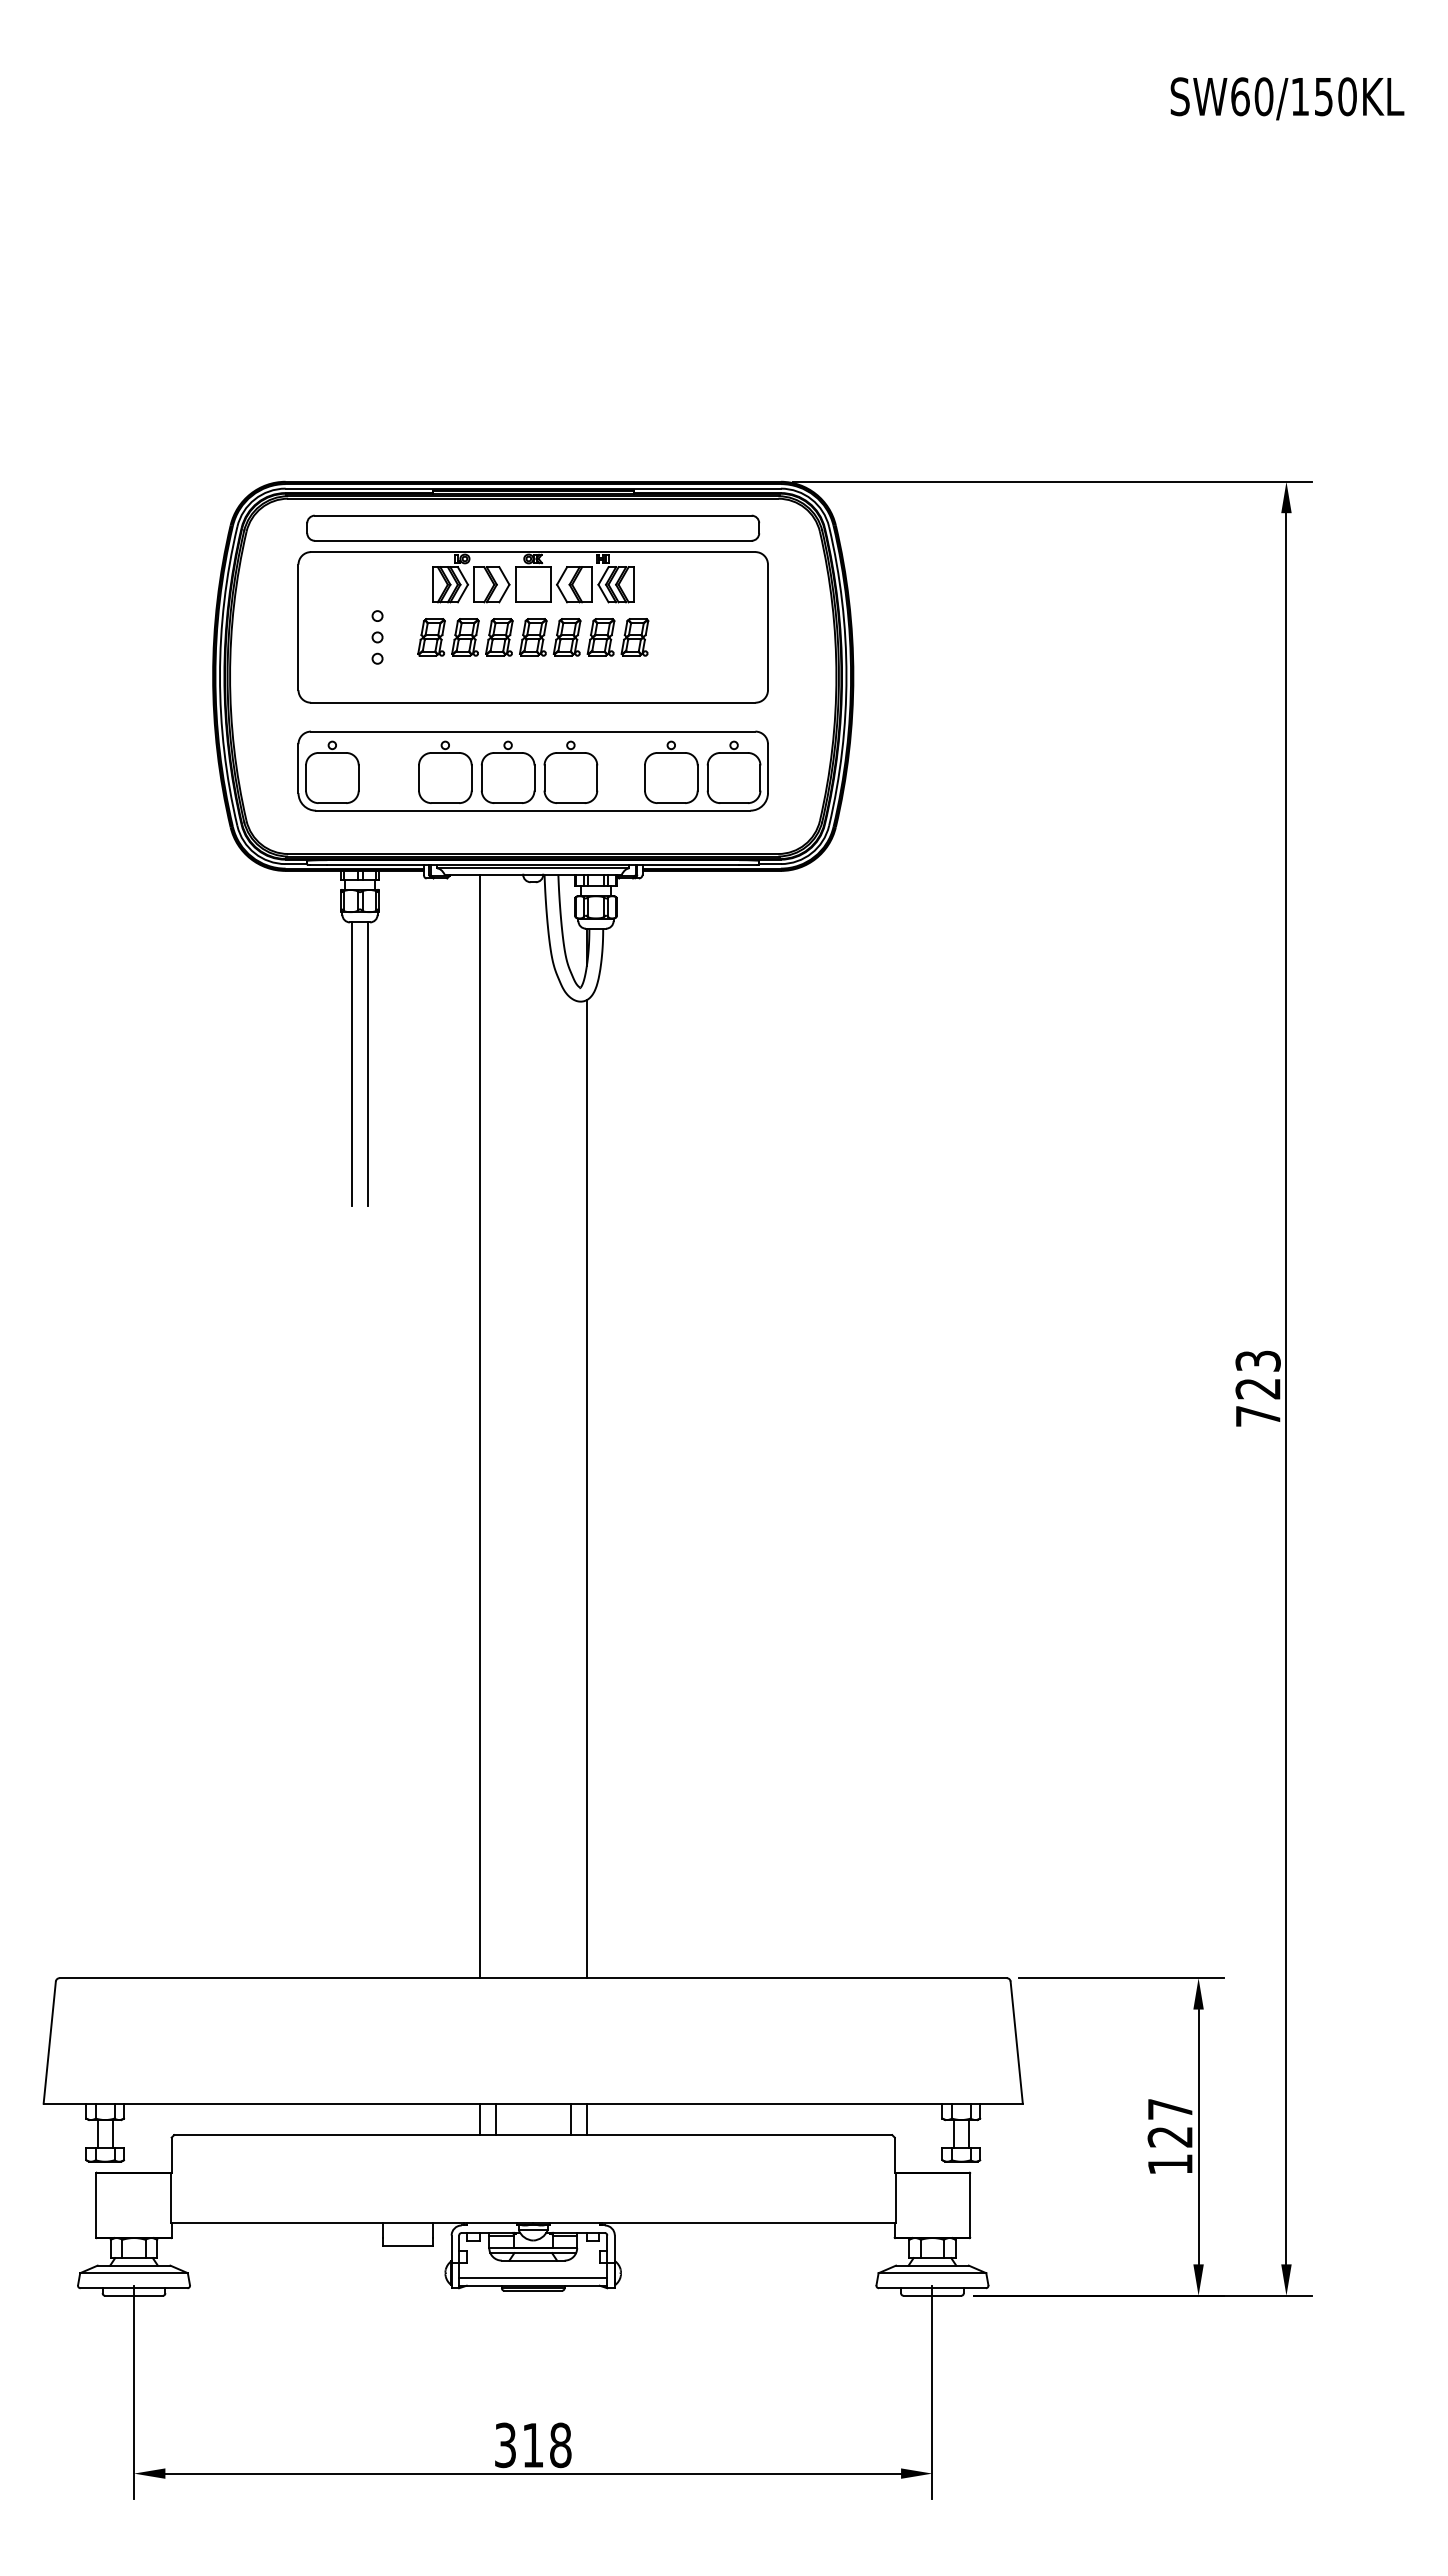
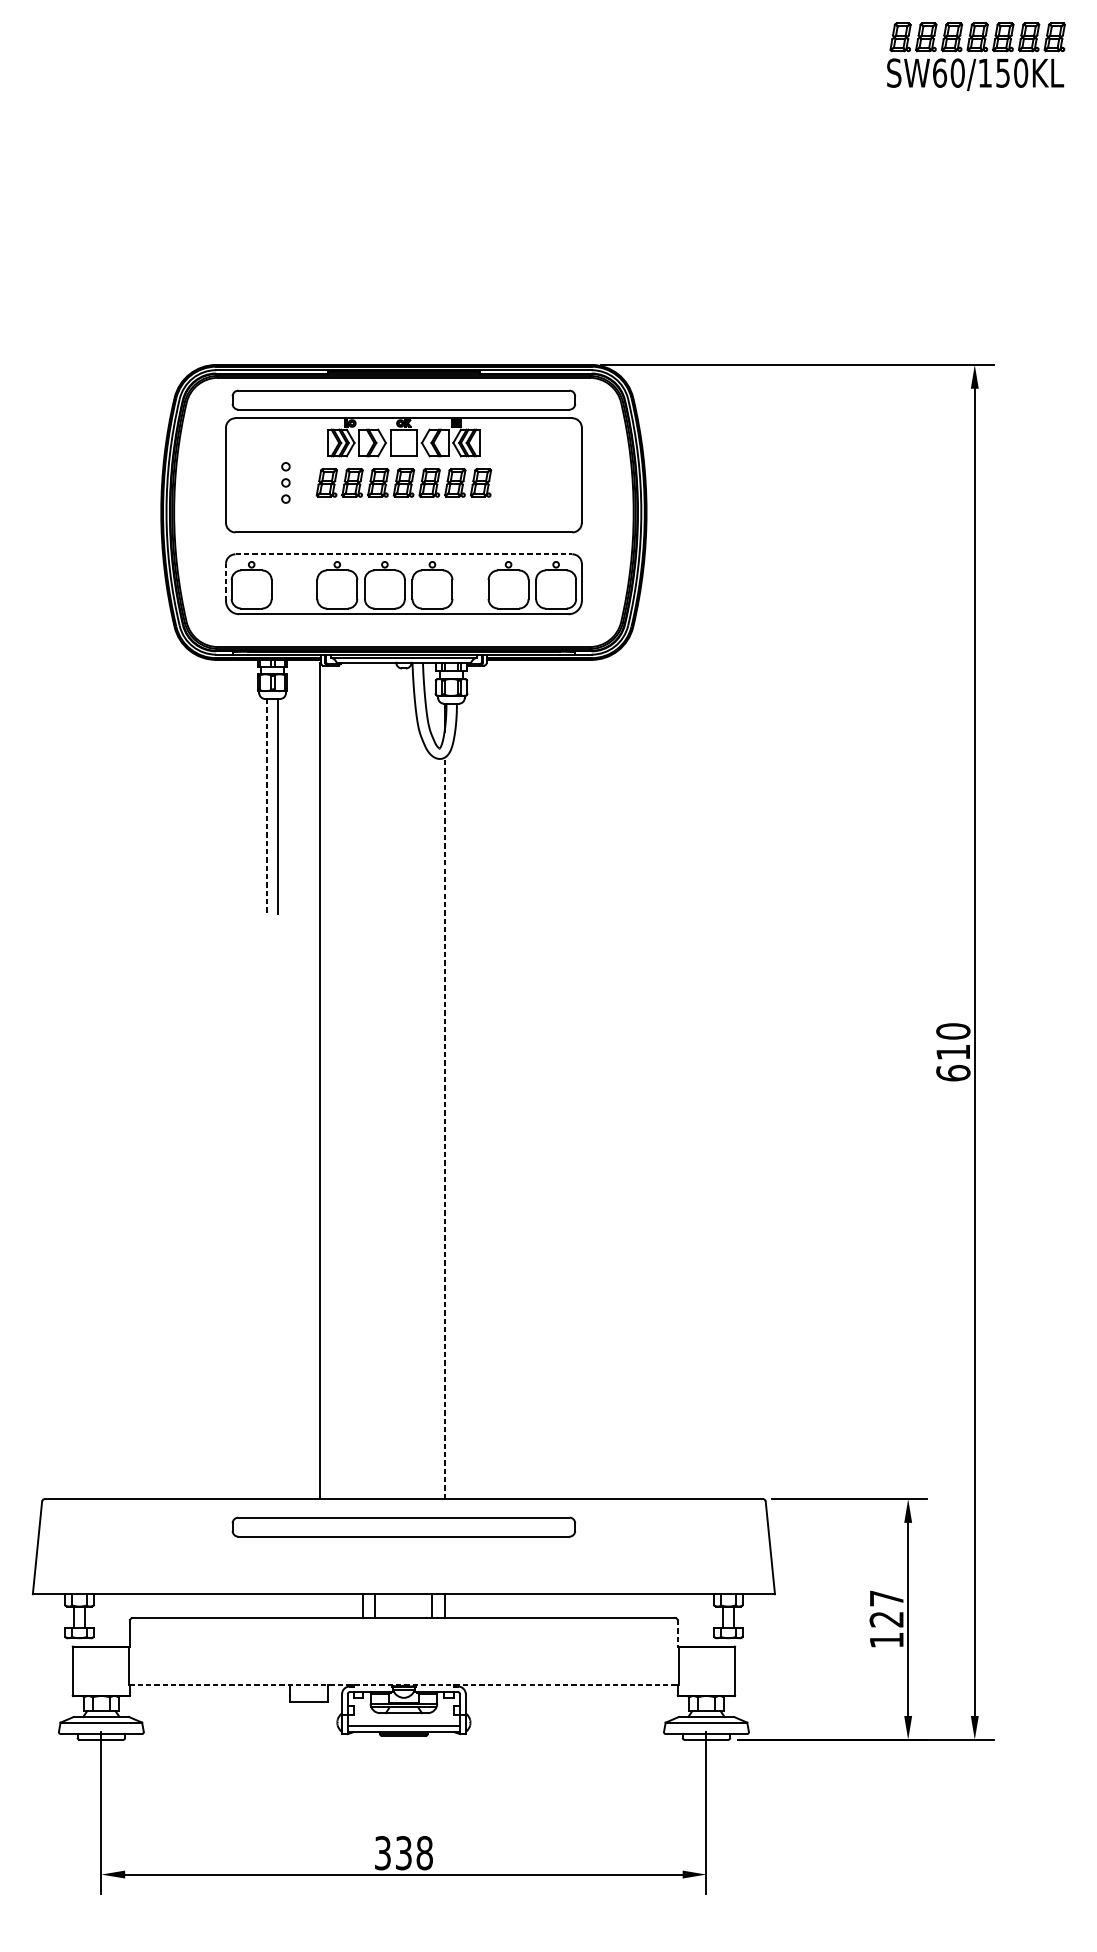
part: (1290, 49) -> (977, 37), added
line: (533, 731) -> (404, 554), solid -> dashed
line: (298, 768) -> (226, 582), solid -> dashed
line: (352, 1064) -> (266, 806), solid -> dashed
text: (1257, 1388) -> (952, 1052), 723 -> 610
line: (479, 1426) -> (319, 1080), moved
line: (586, 1488) -> (444, 1127), solid -> dashed
part: (533, 2014) -> (404, 1526), added
line: (894, 2155) -> (677, 1633), solid -> dashed
line: (533, 2222) -> (404, 1684), solid -> dashed
text: (532, 2445) -> (403, 1853), 318 -> 338

